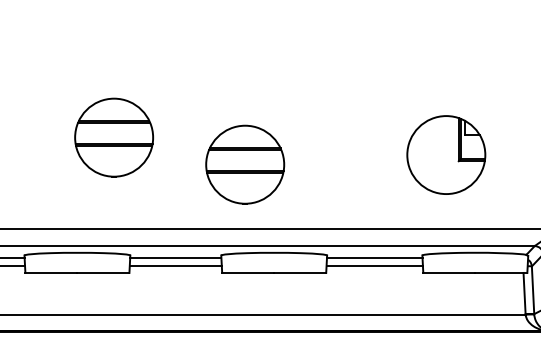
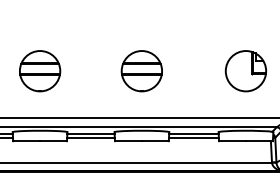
part: (114, 138) -> (40, 71), moved
part: (445, 155) -> (245, 71), moved
part: (244, 165) -> (141, 71), moved

